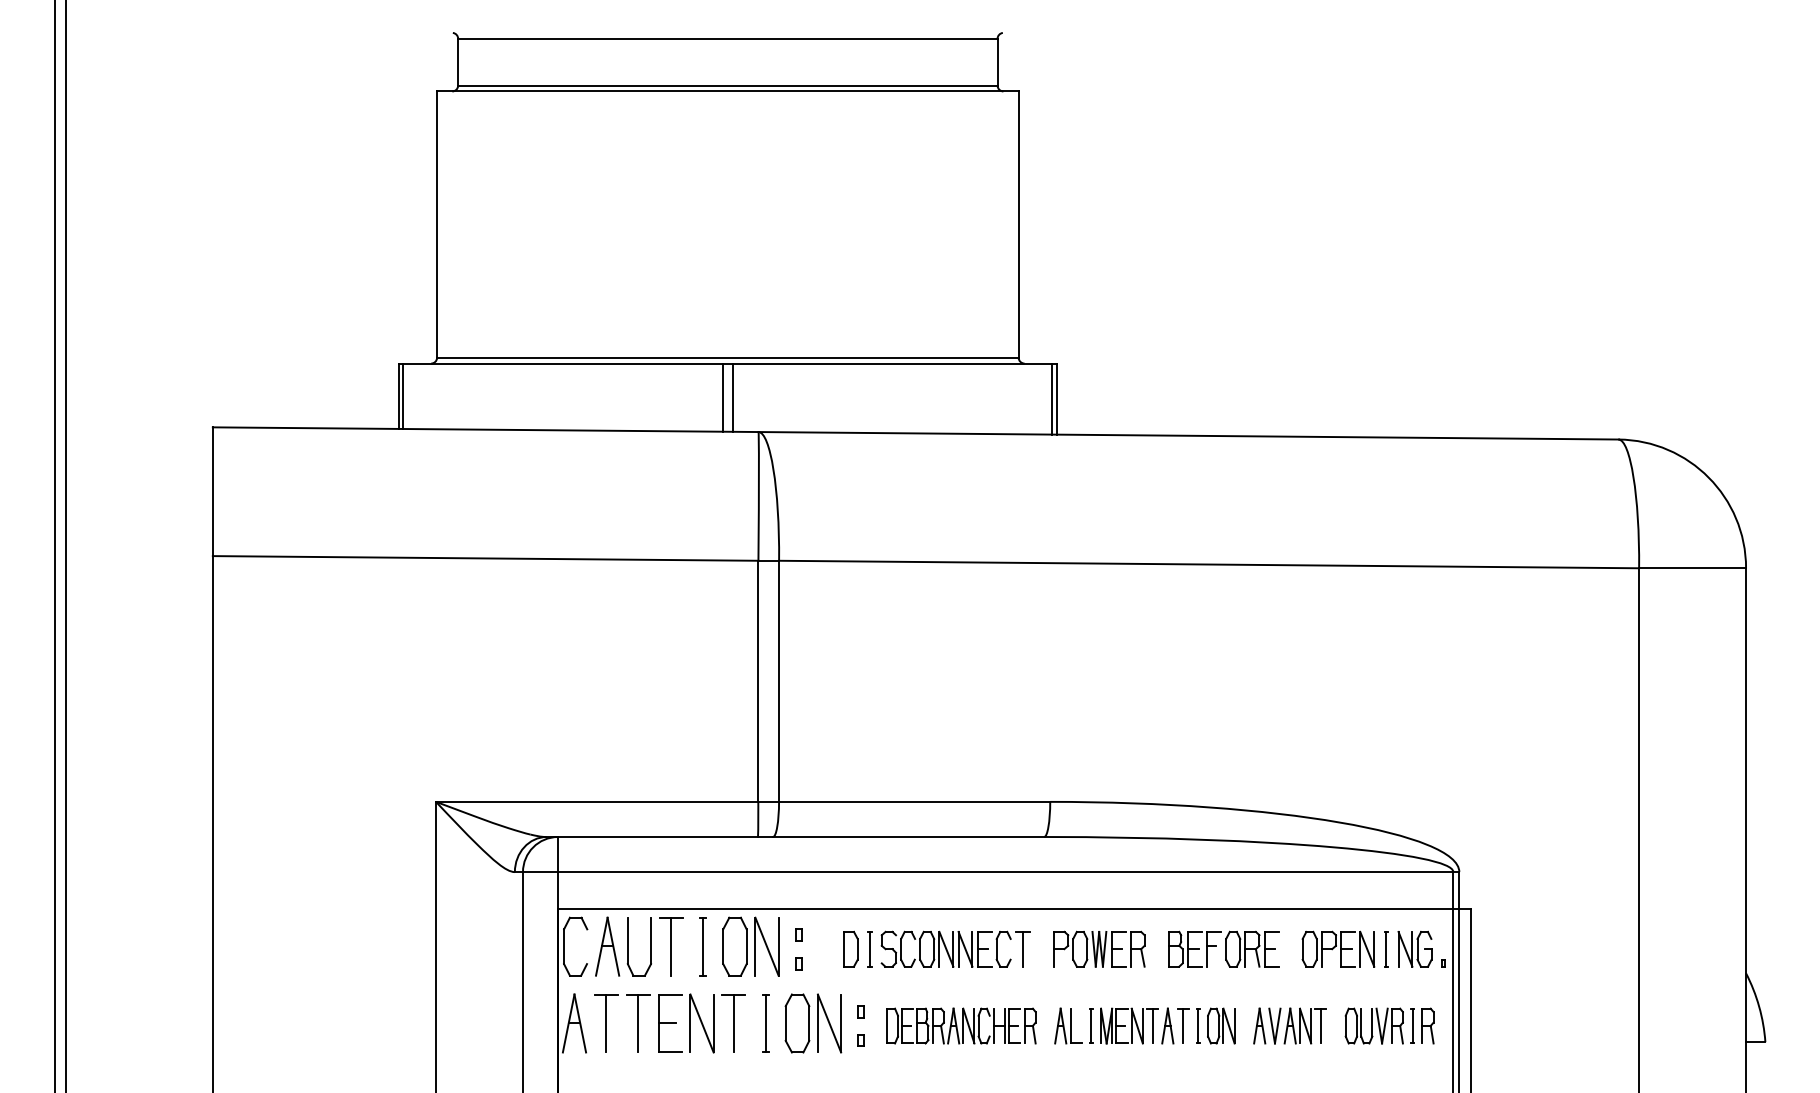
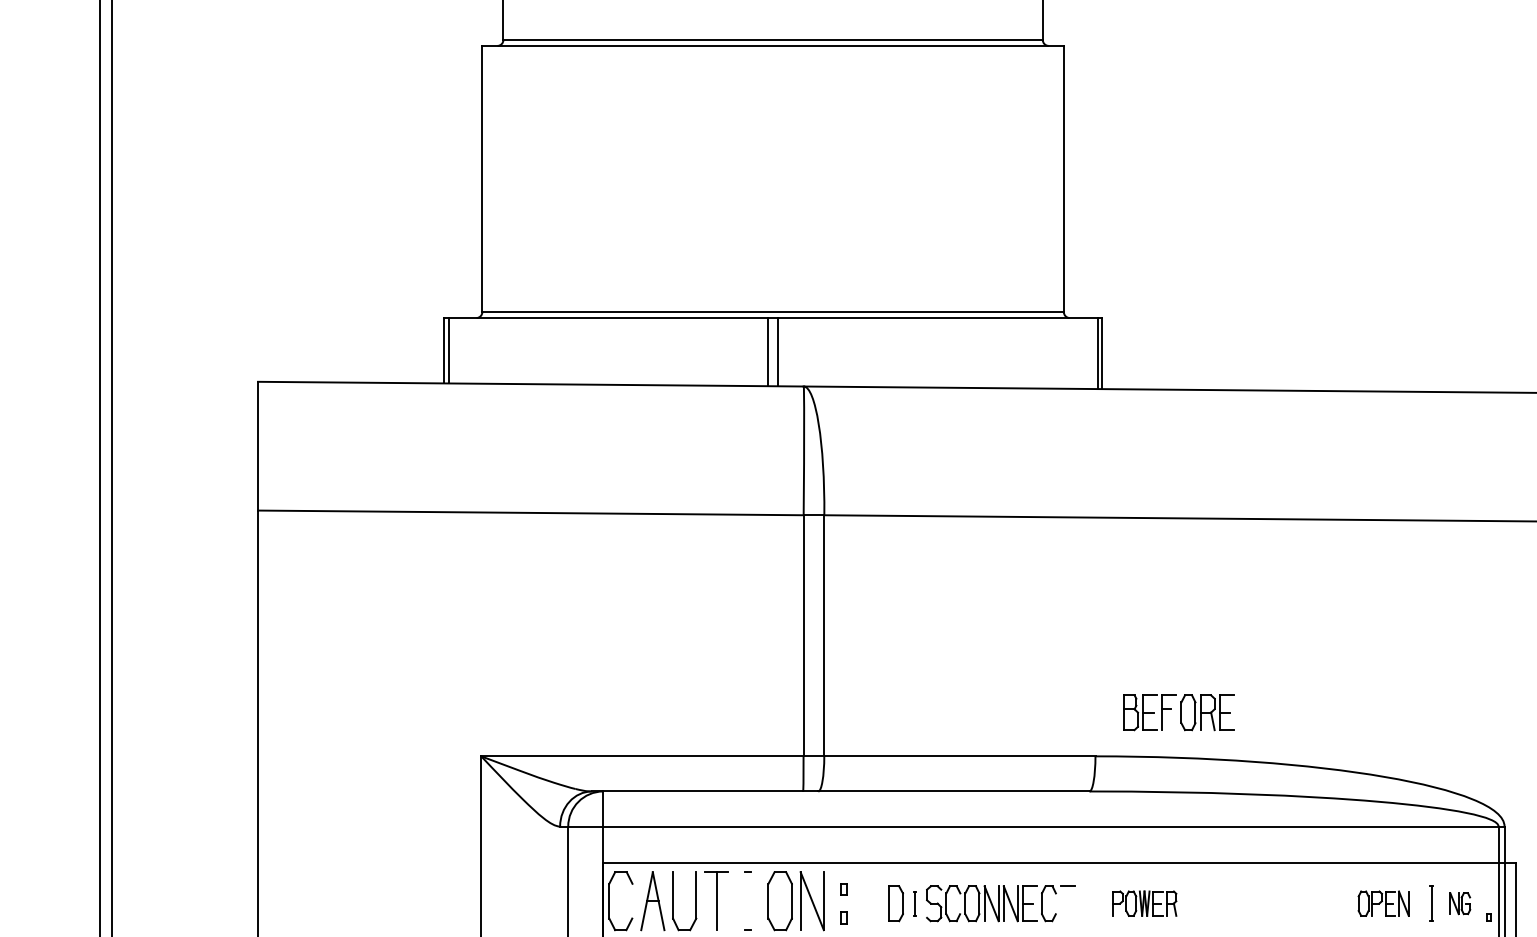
line: (703, 946) -> (748, 900), removed
line: (1022, 948) -> (1067, 902), removed
part: (1099, 948) -> (1144, 902), size x0.7
part: (1223, 948) -> (1178, 711), moved
part: (1338, 948) -> (1383, 902), size x0.7
part: (1414, 948) -> (1459, 902), size x0.6
part: (869, 949) -> (914, 903), size x0.7

